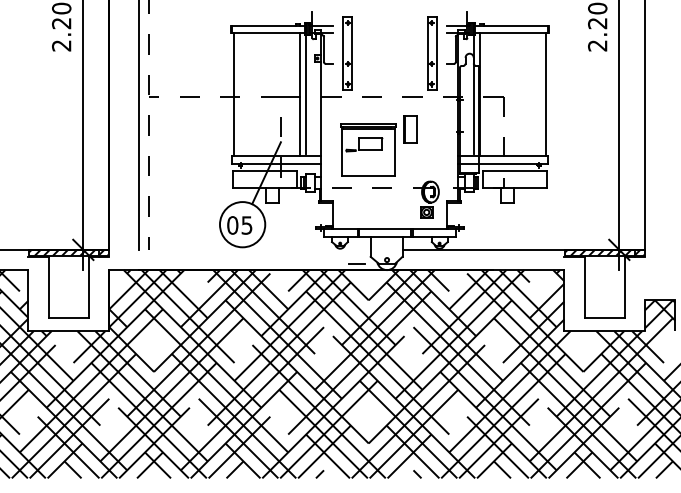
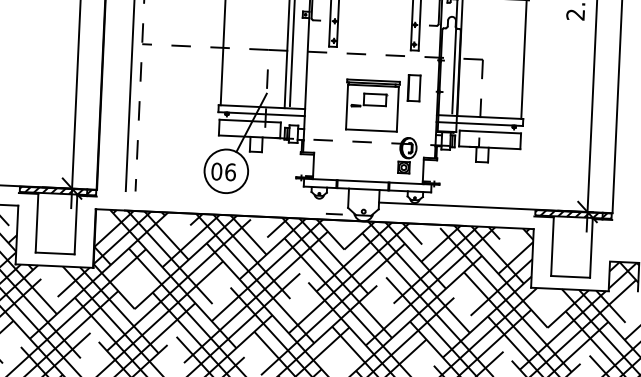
part: (378, 145) -> (382, 102), moved
text: (246, 225) -> (230, 172), 05 -> 06

